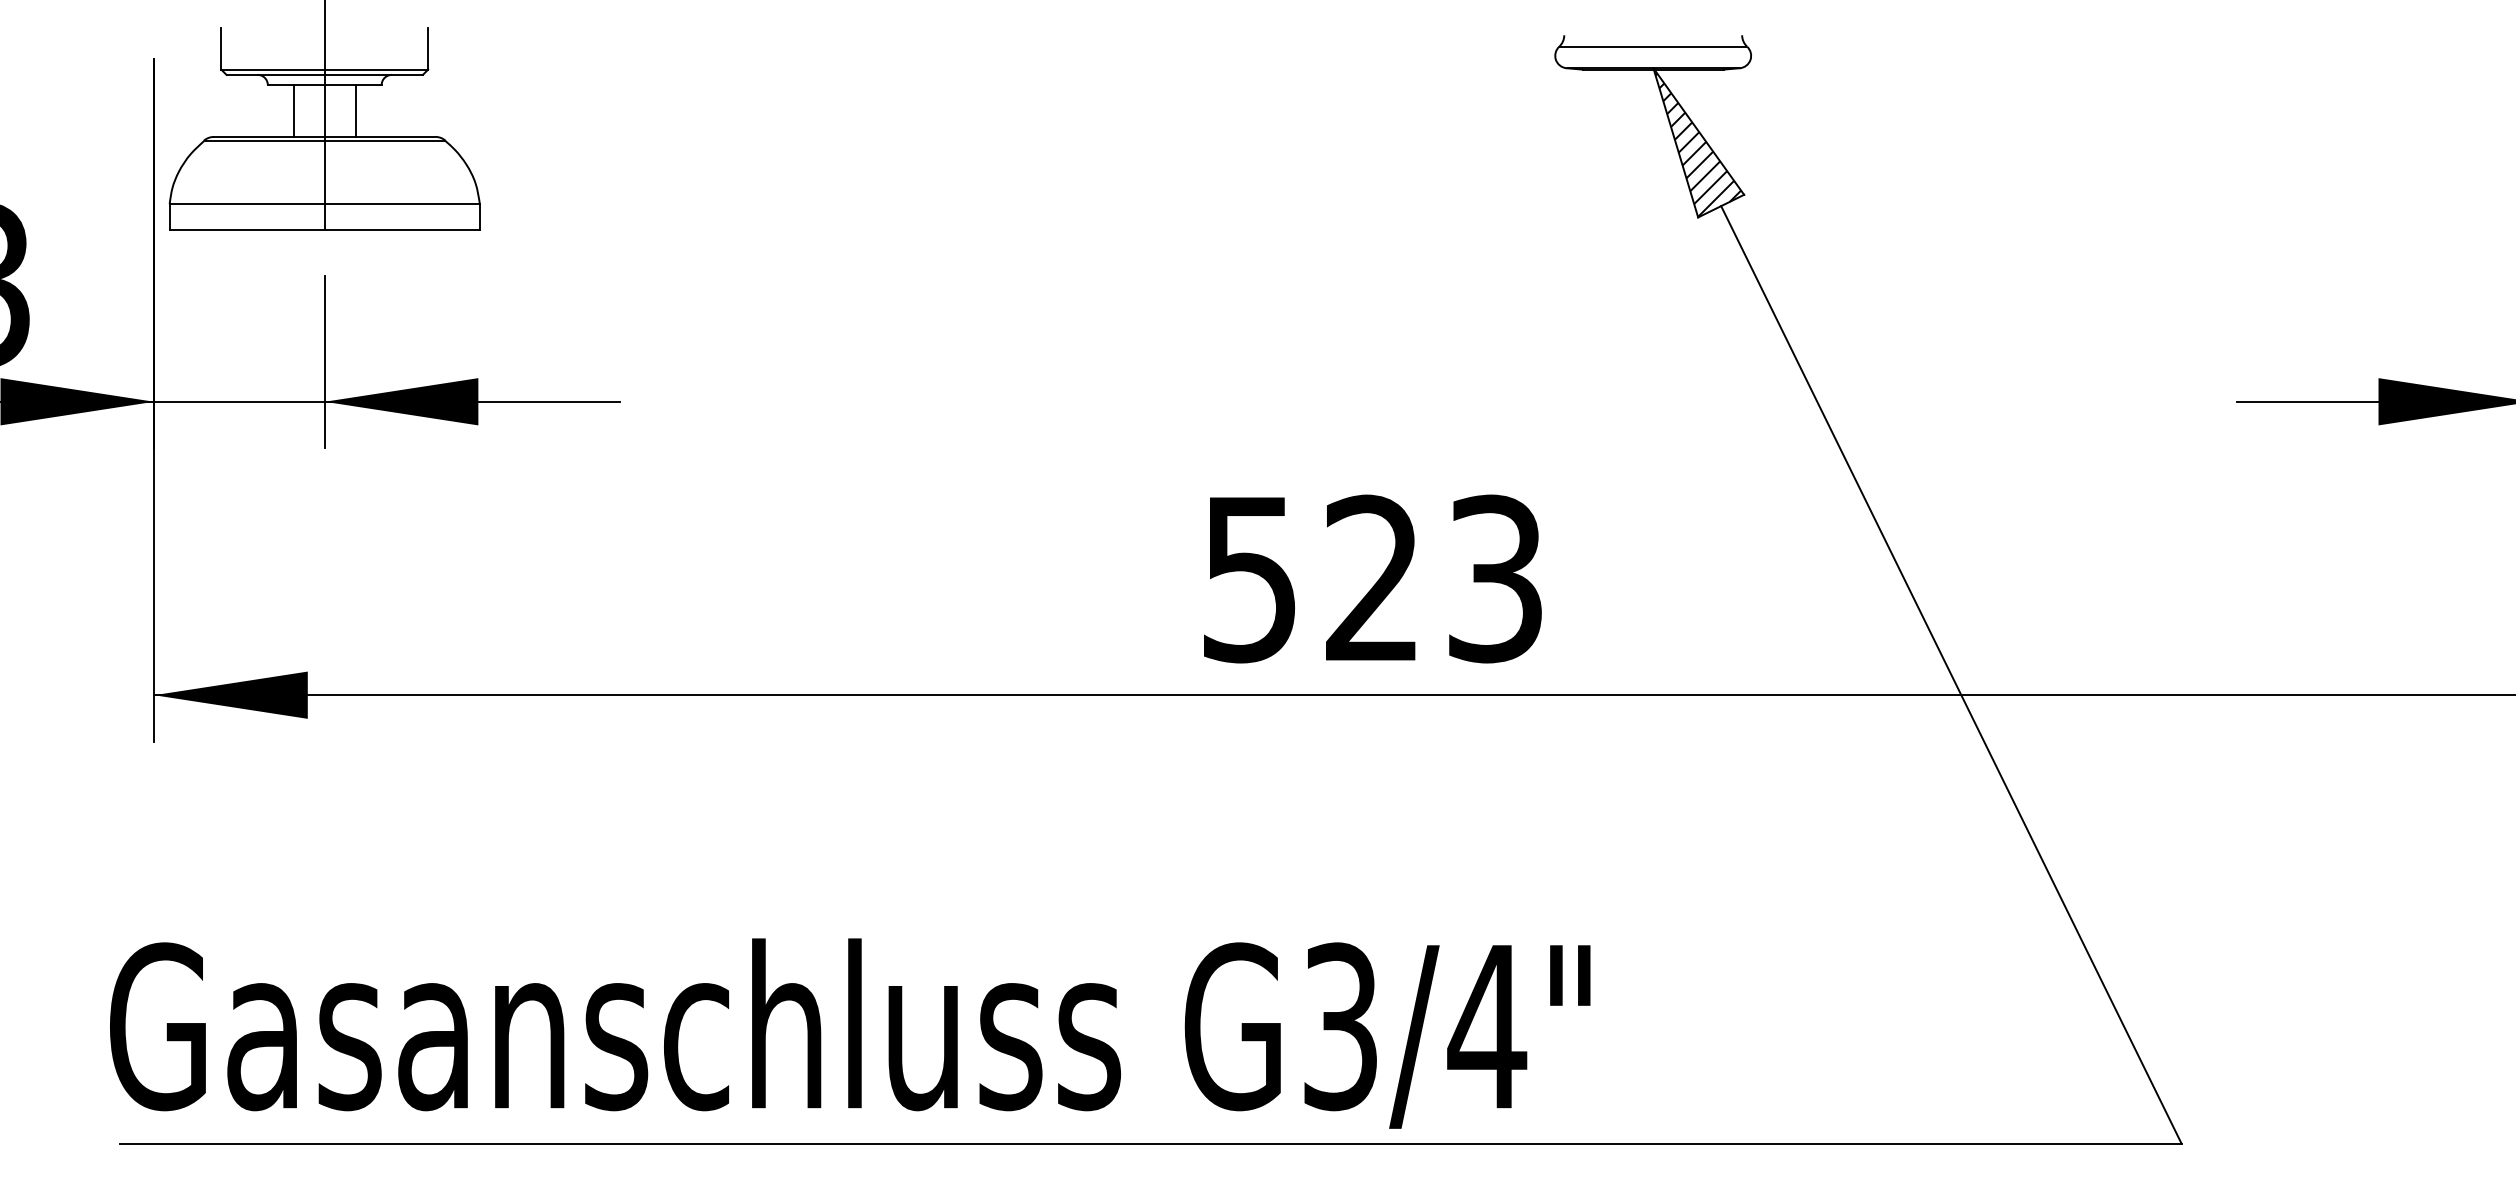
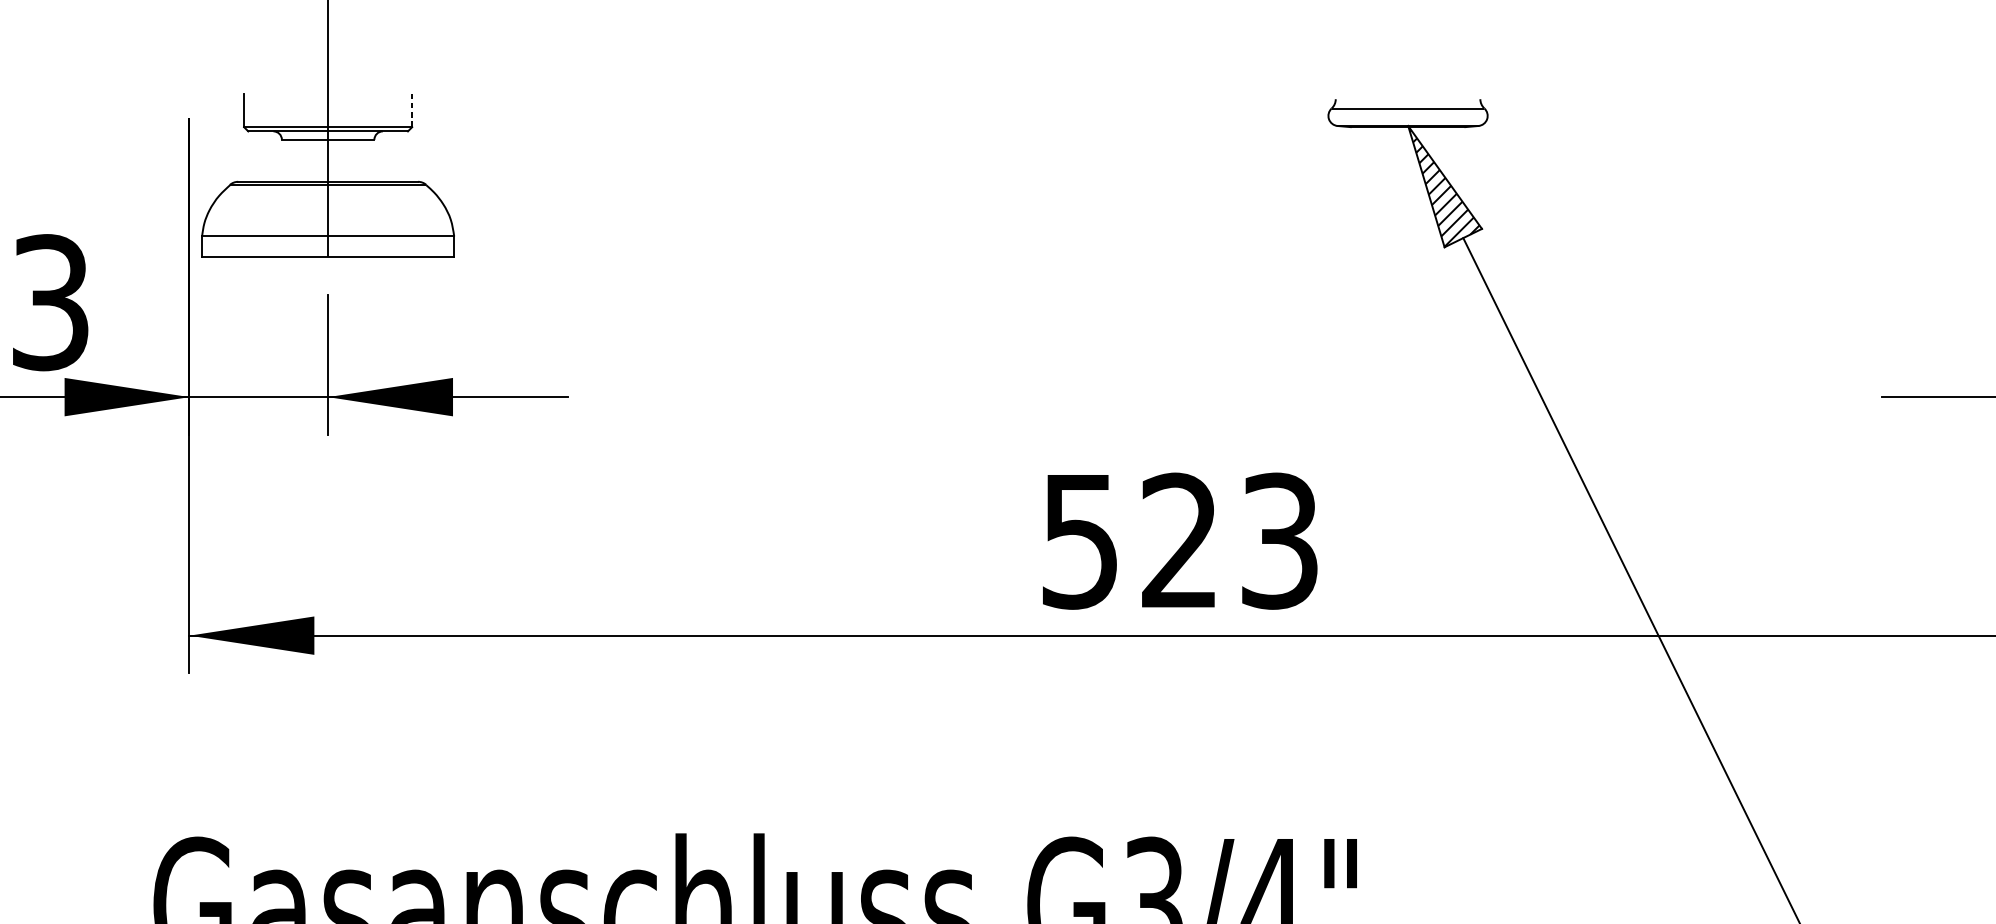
line: (428, 49) -> (412, 110), solid -> dashed
line: (293, 110) -> (302, 160), removed
line: (355, 110) -> (353, 160), removed

